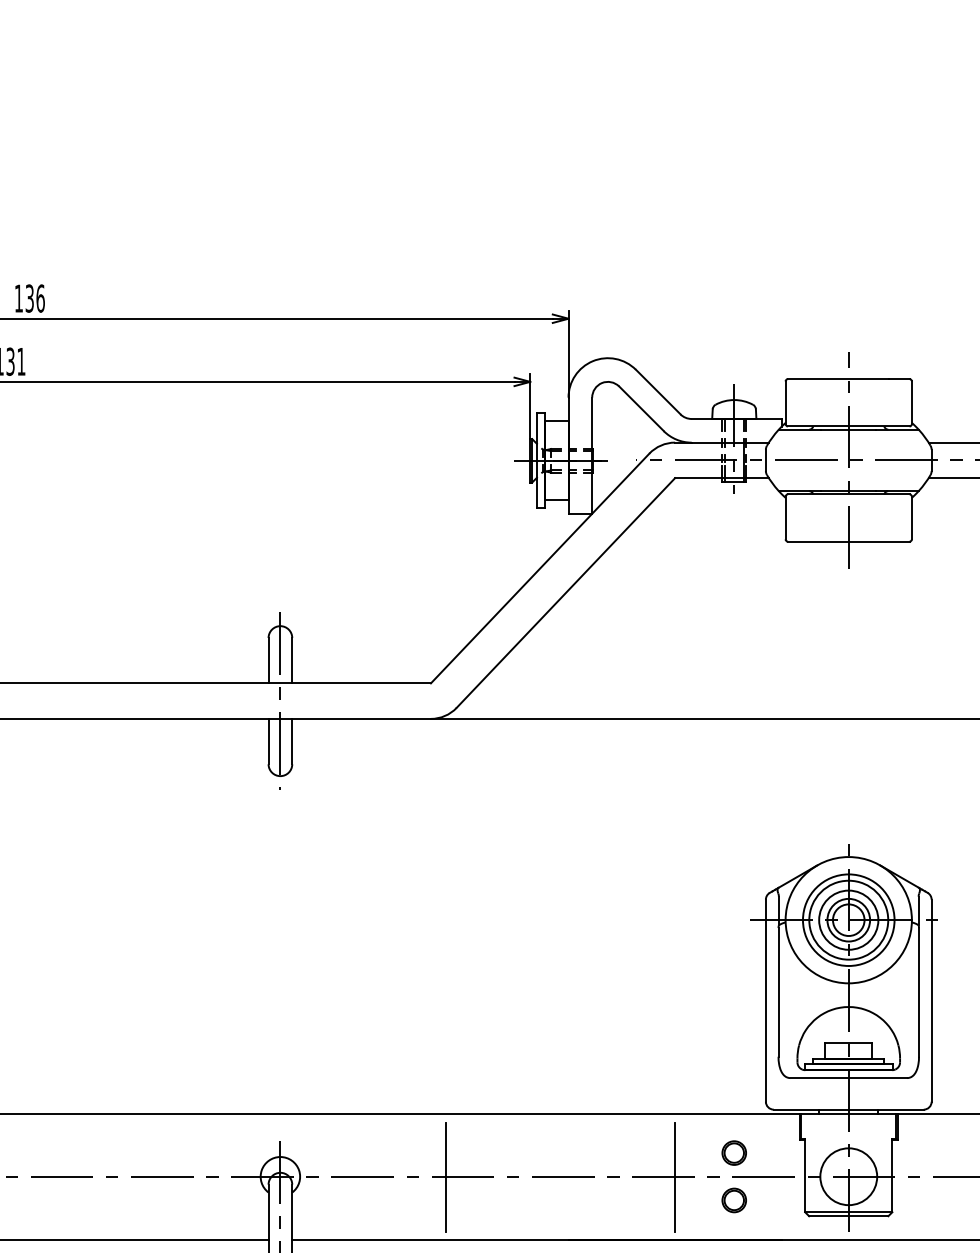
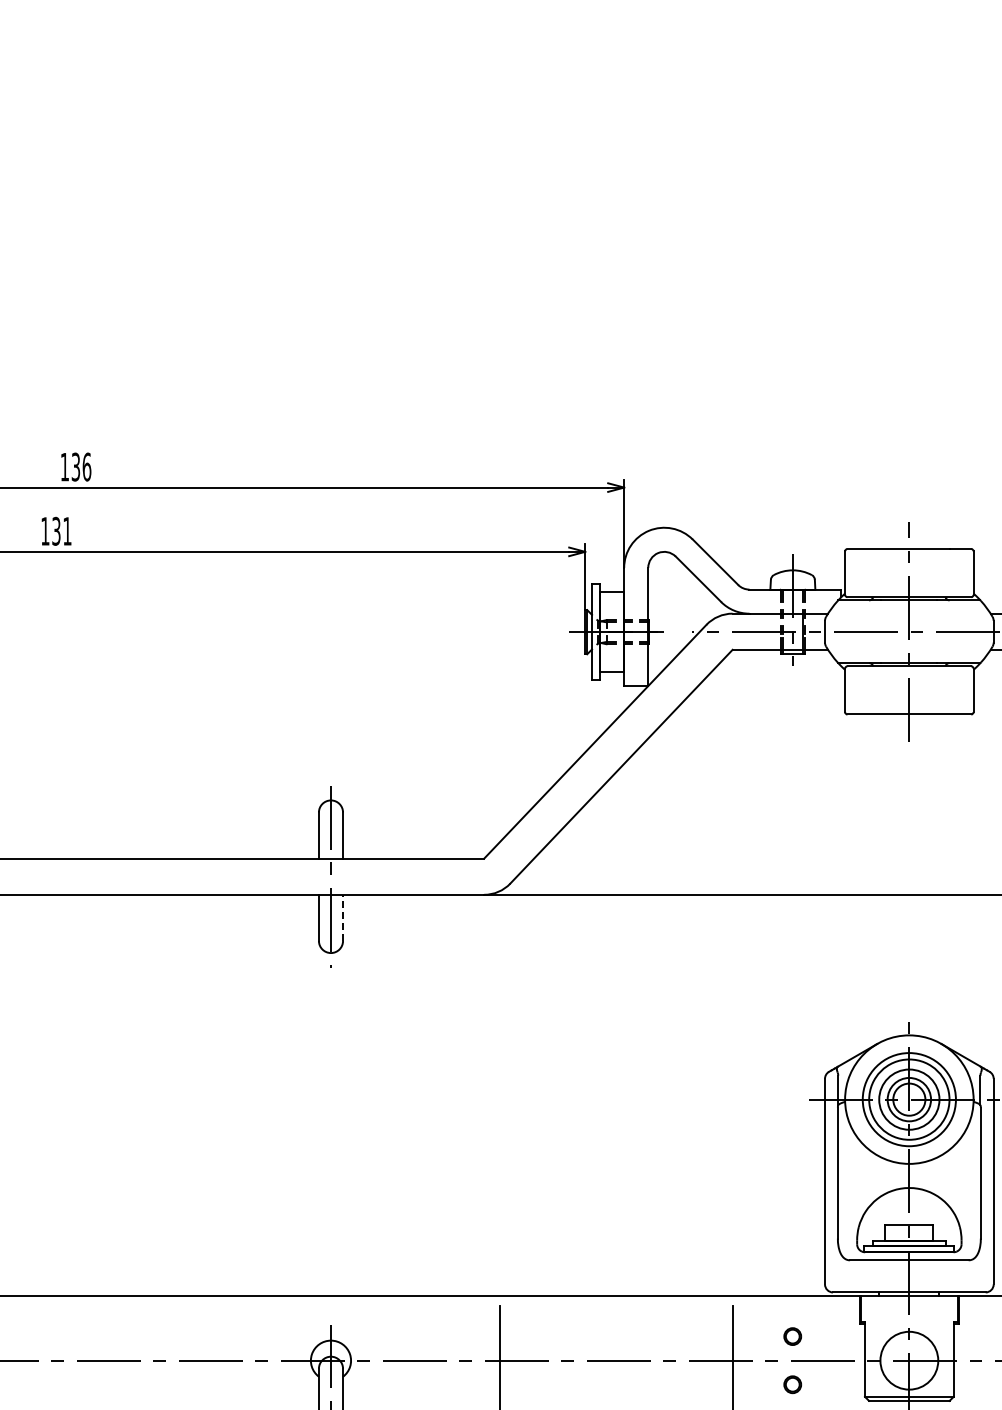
line: (292, 741) -> (343, 917), solid -> dashed
part: (733, 1152) -> (792, 1336), size x0.7
part: (733, 1200) -> (792, 1384), size x0.7

